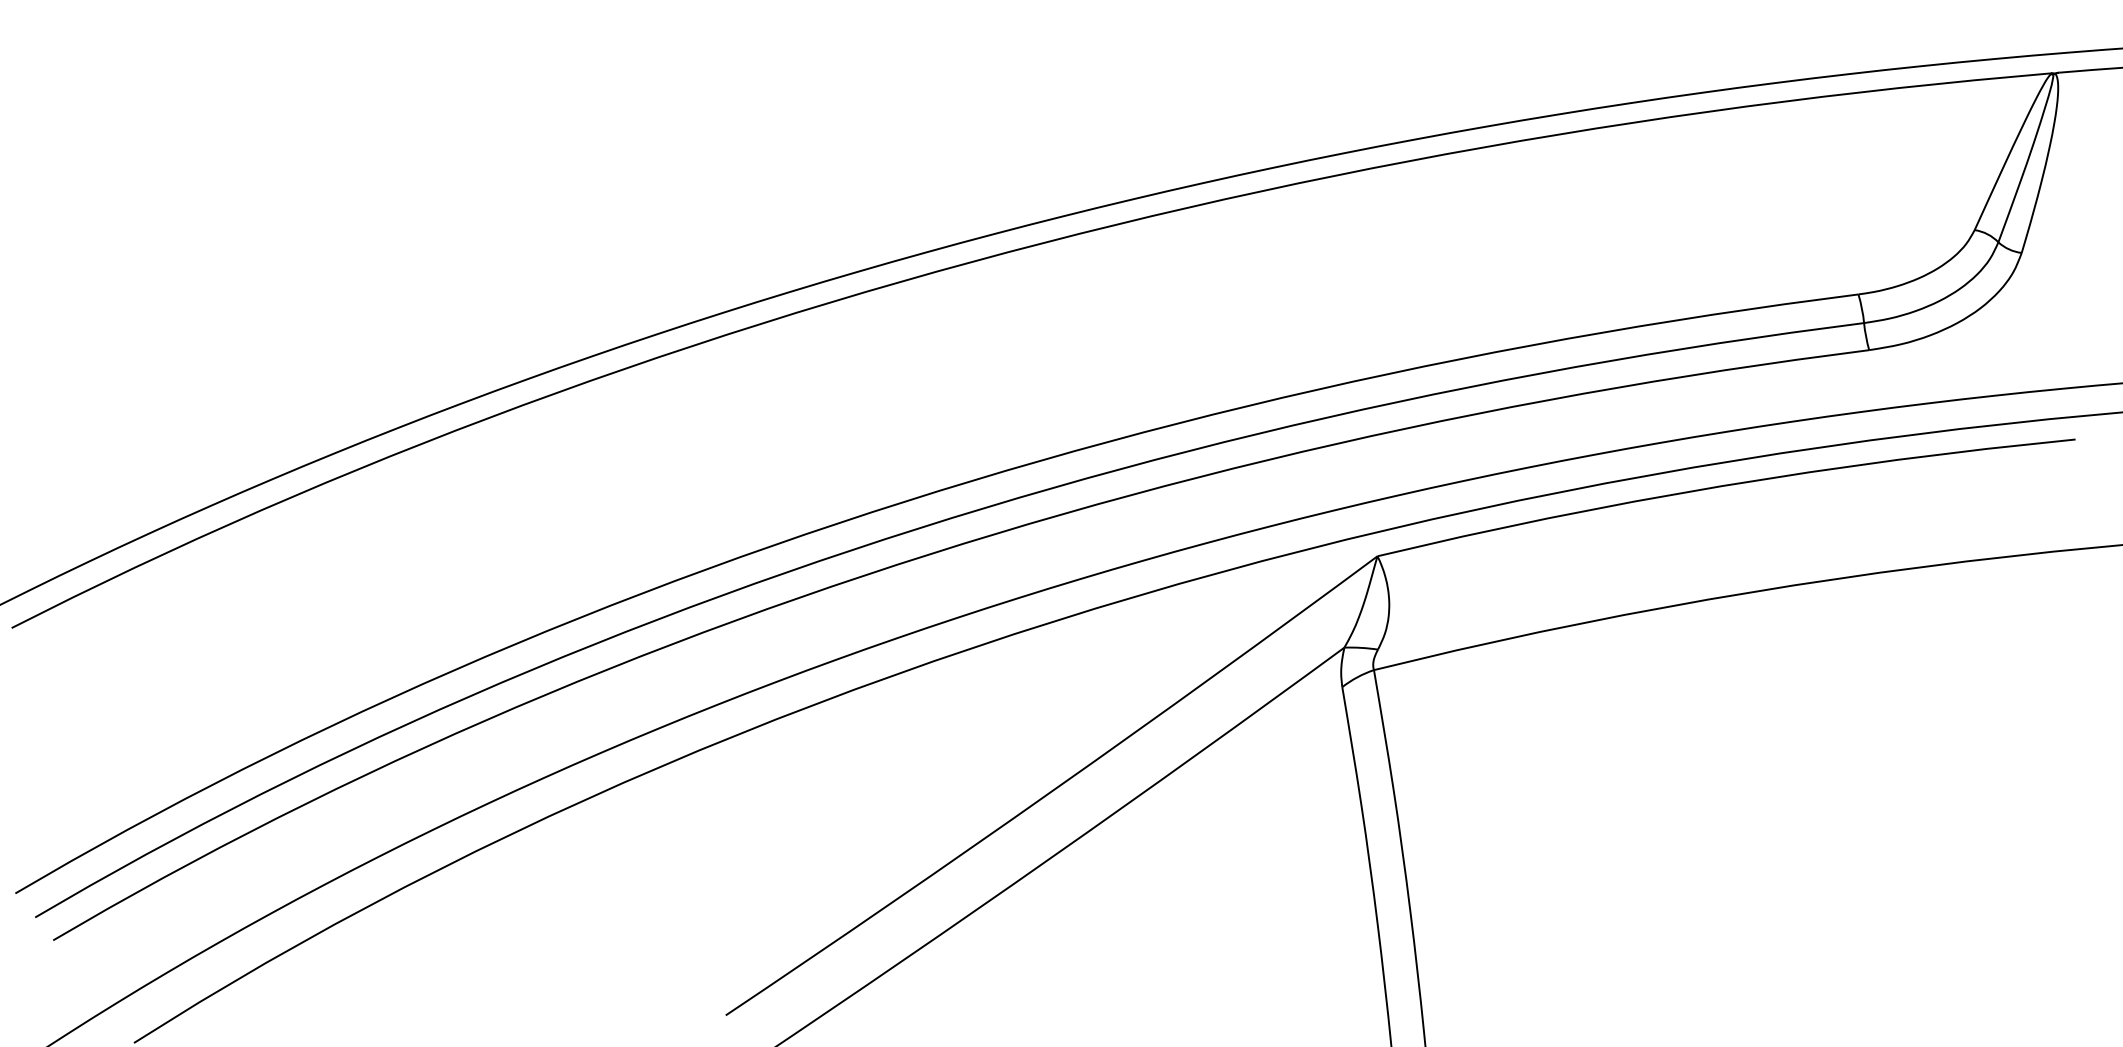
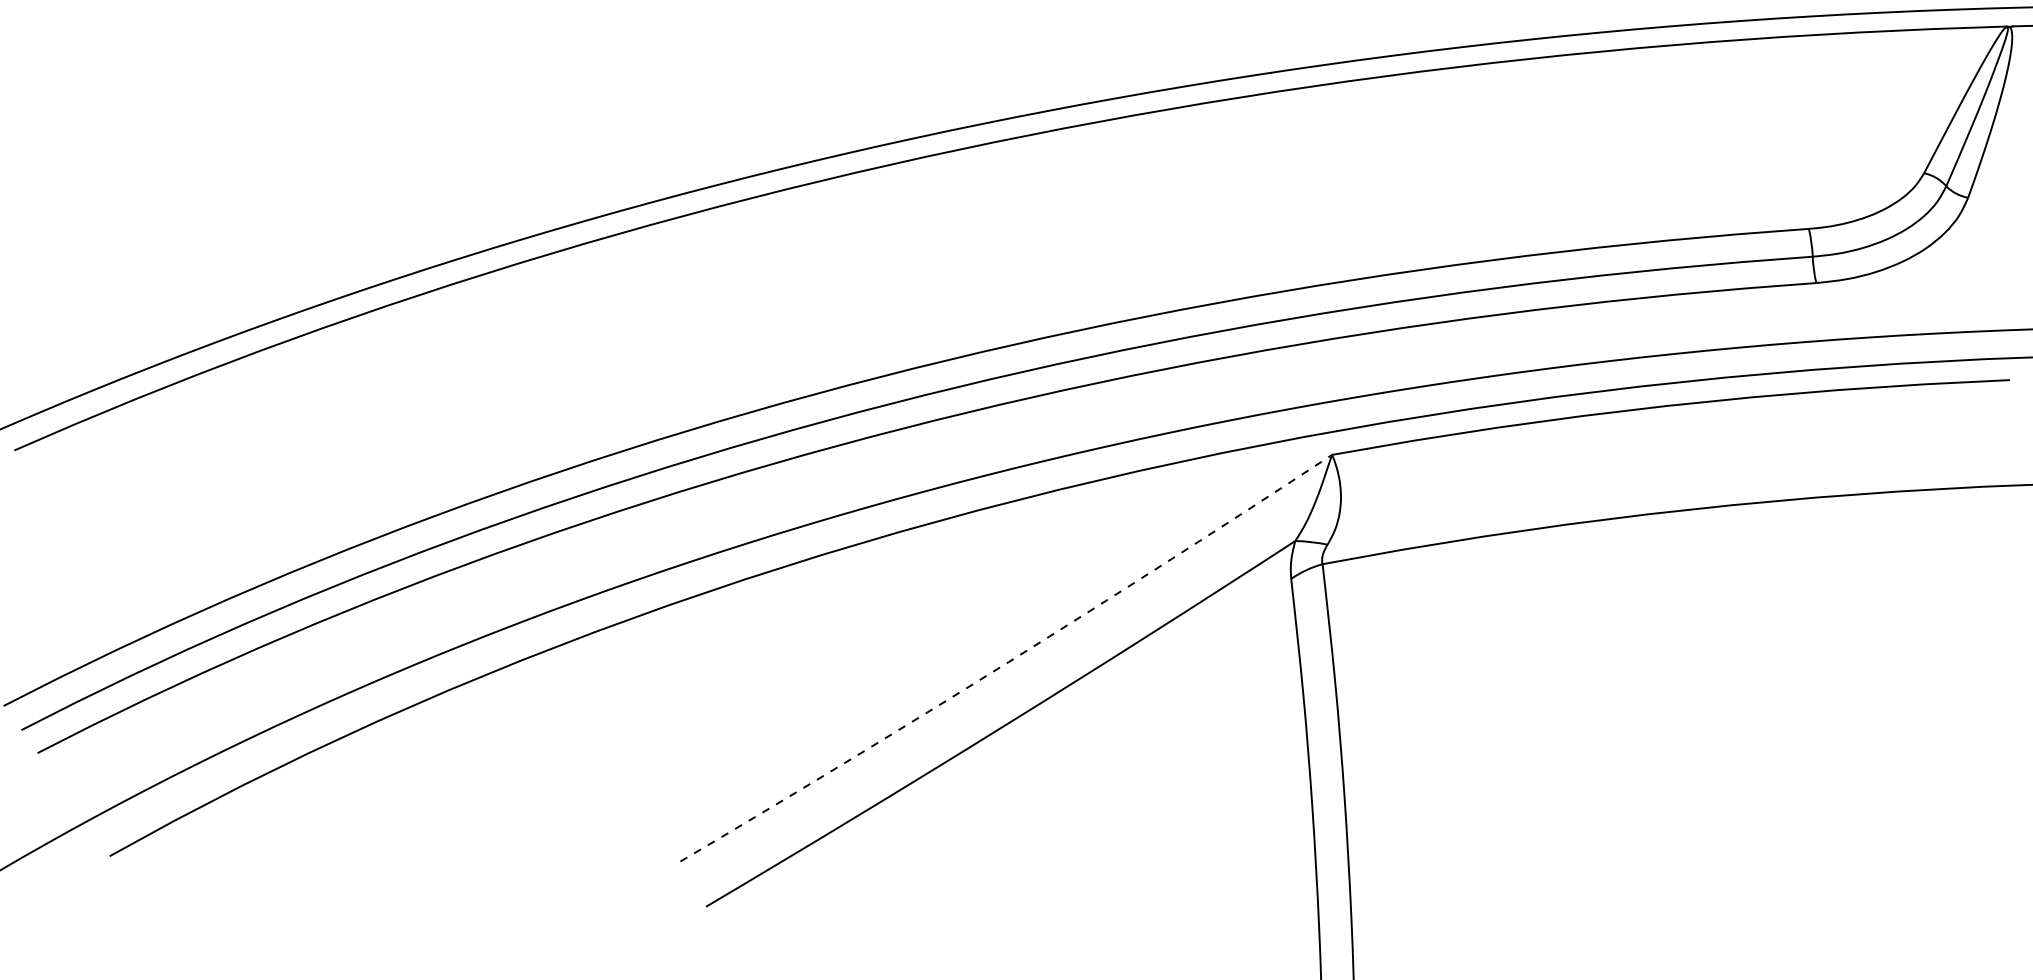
arc: (1054, 789) -> (1008, 661), solid -> dashed

